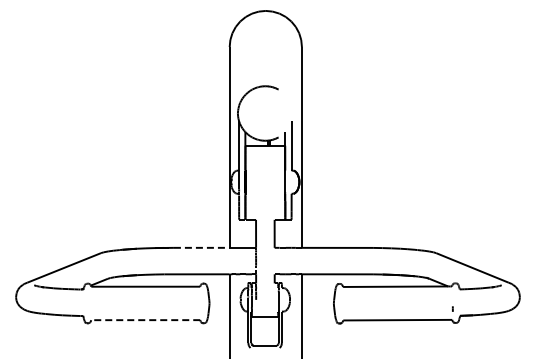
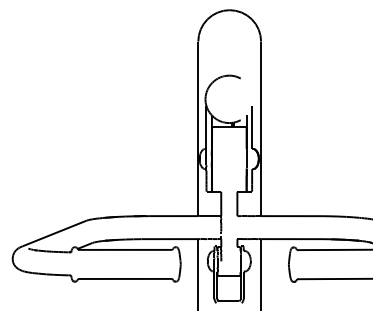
line: (201, 247) -> (173, 215), dashed -> solid
line: (145, 320) -> (125, 279), dashed -> solid

